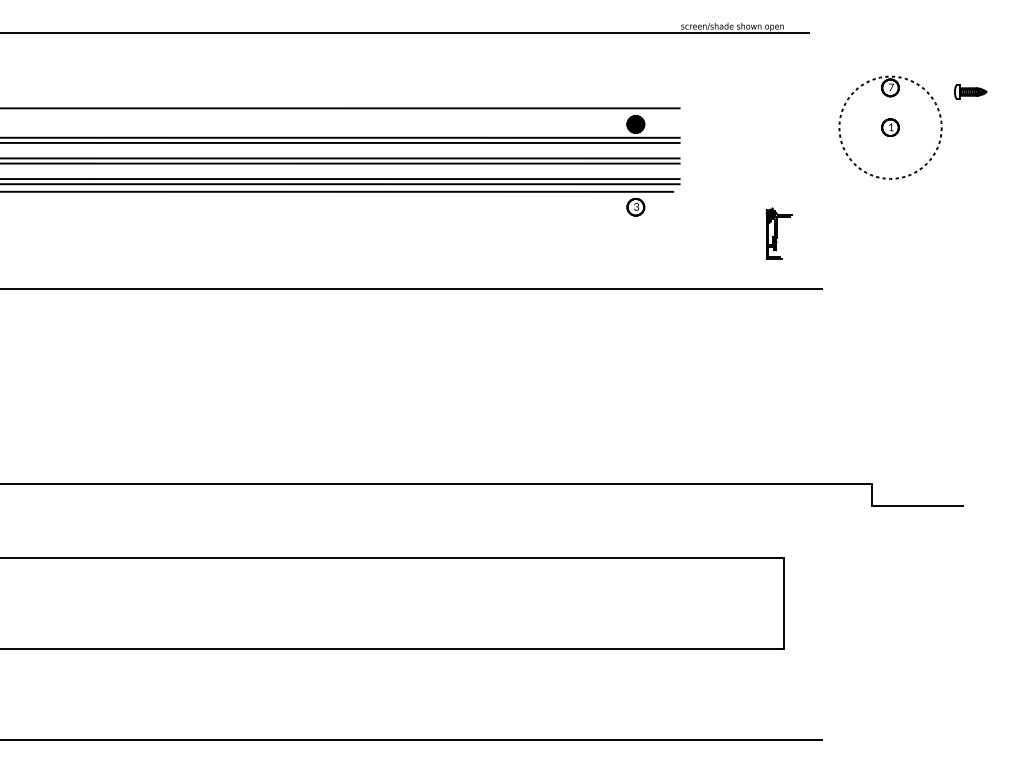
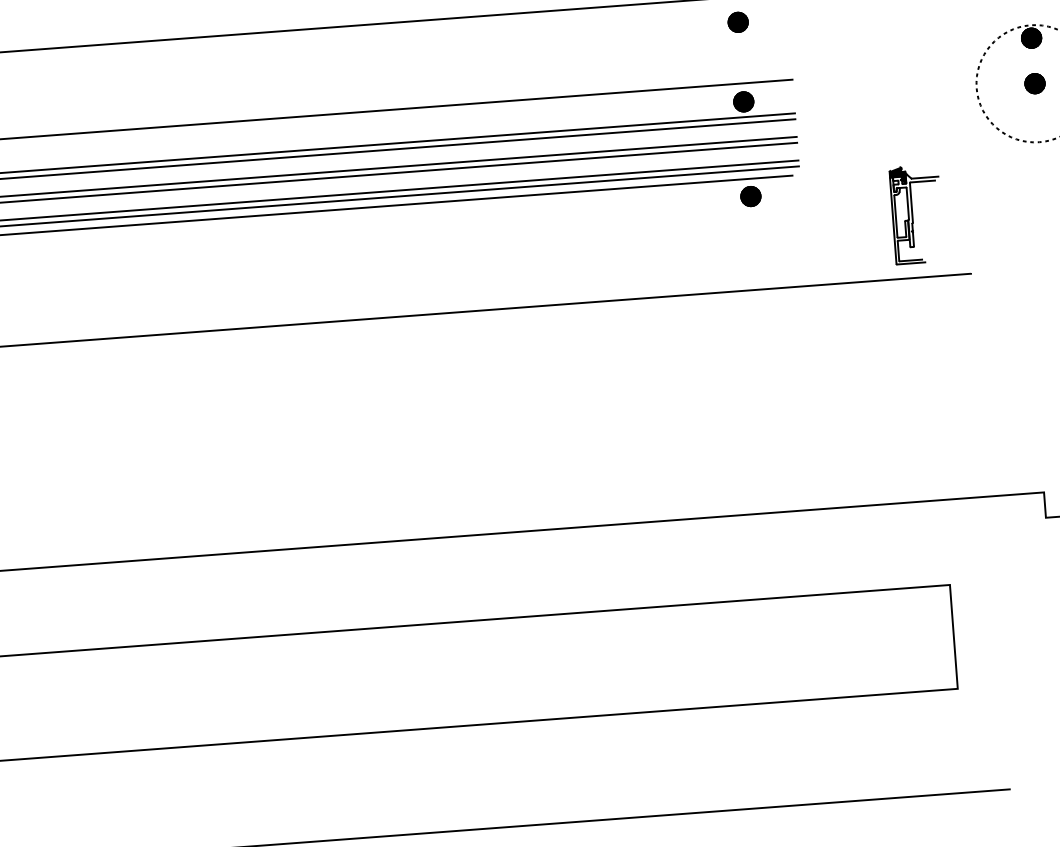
part: (635, 54) -> (737, 21), added
fill: (890, 87) -> (1031, 37), added
fill: (890, 127) -> (1034, 83), added
fill: (635, 206) -> (750, 195), added
part: (778, 233) -> (916, 214), size x1.67

